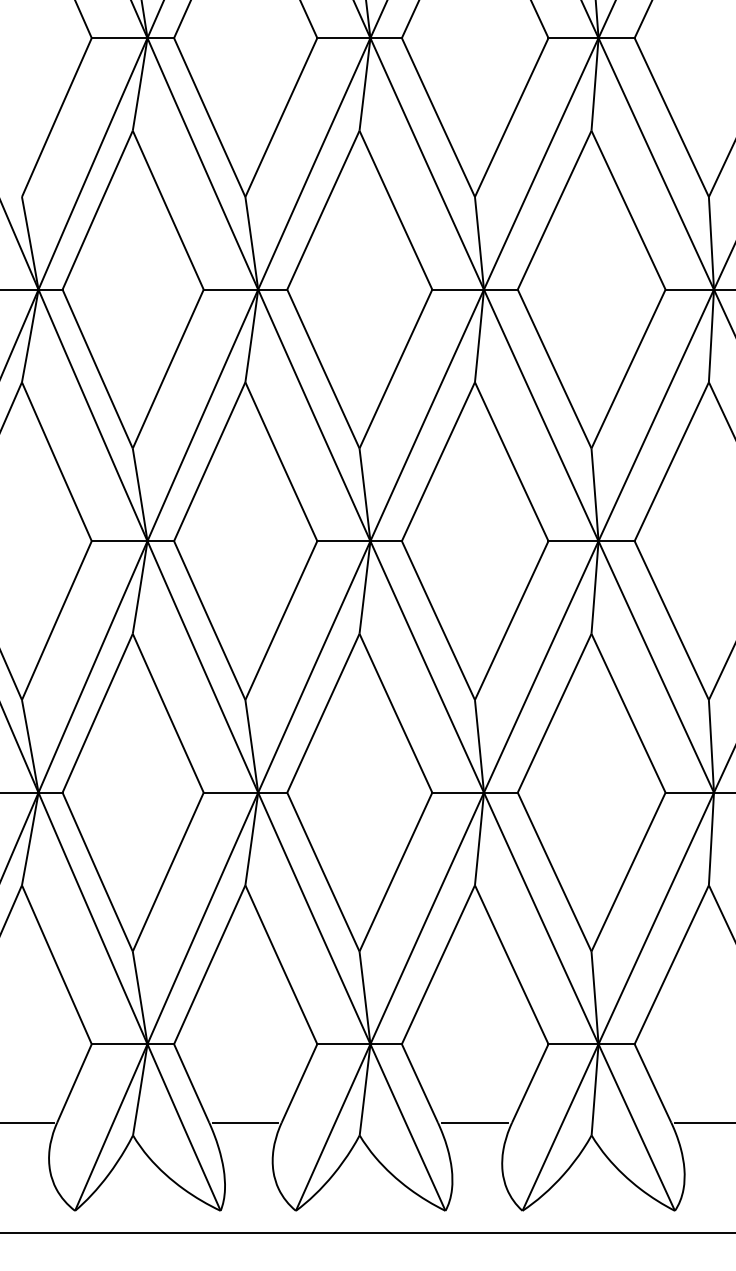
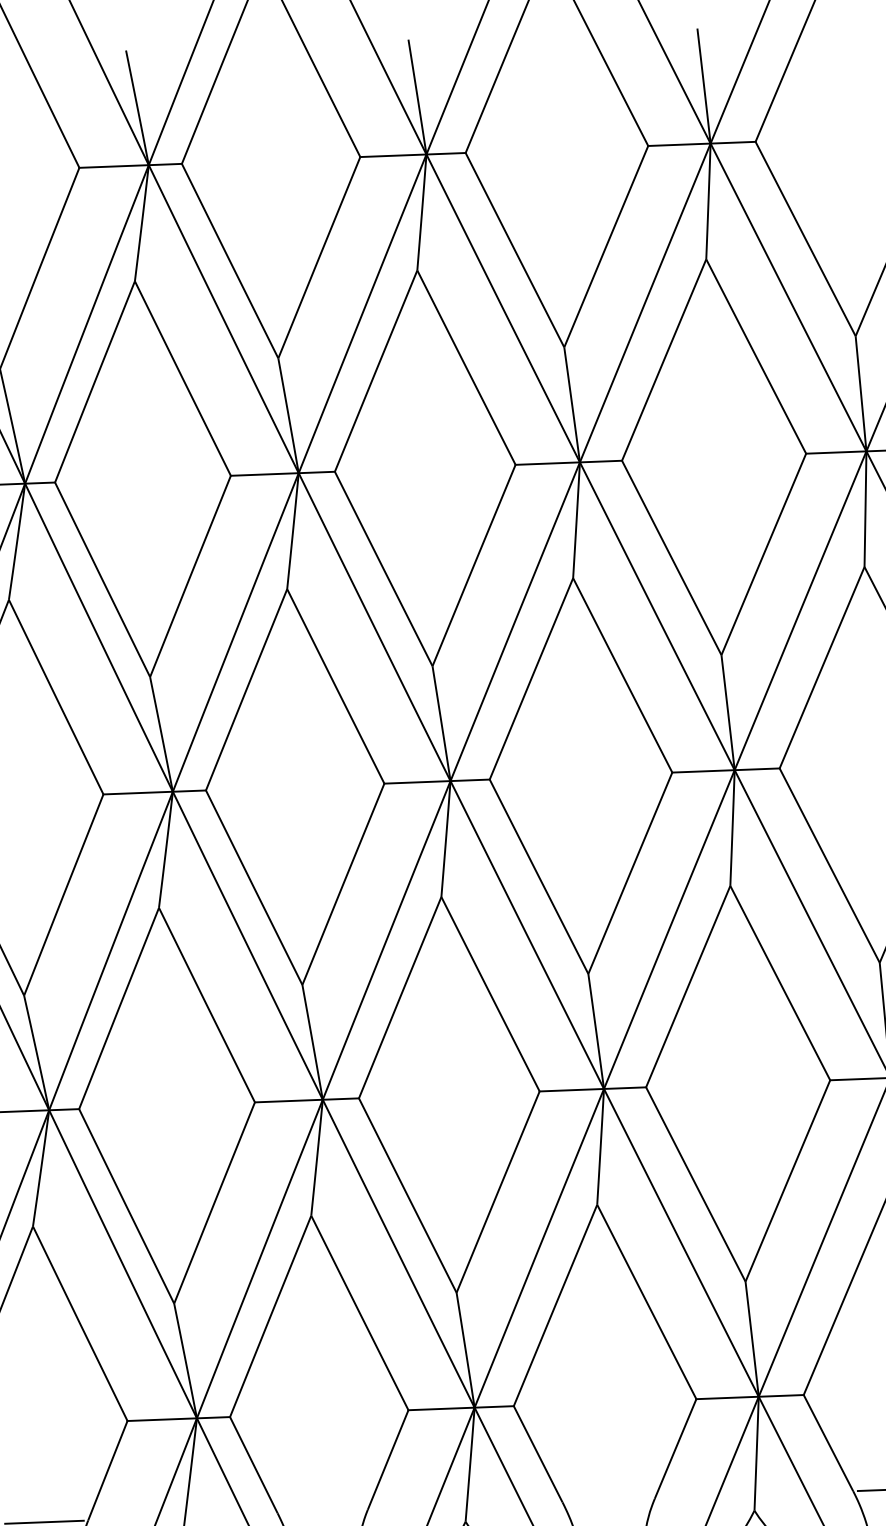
line: (245, 1122) -> (322, 1511), removed
line: (474, 1122) -> (607, 1500), removed

